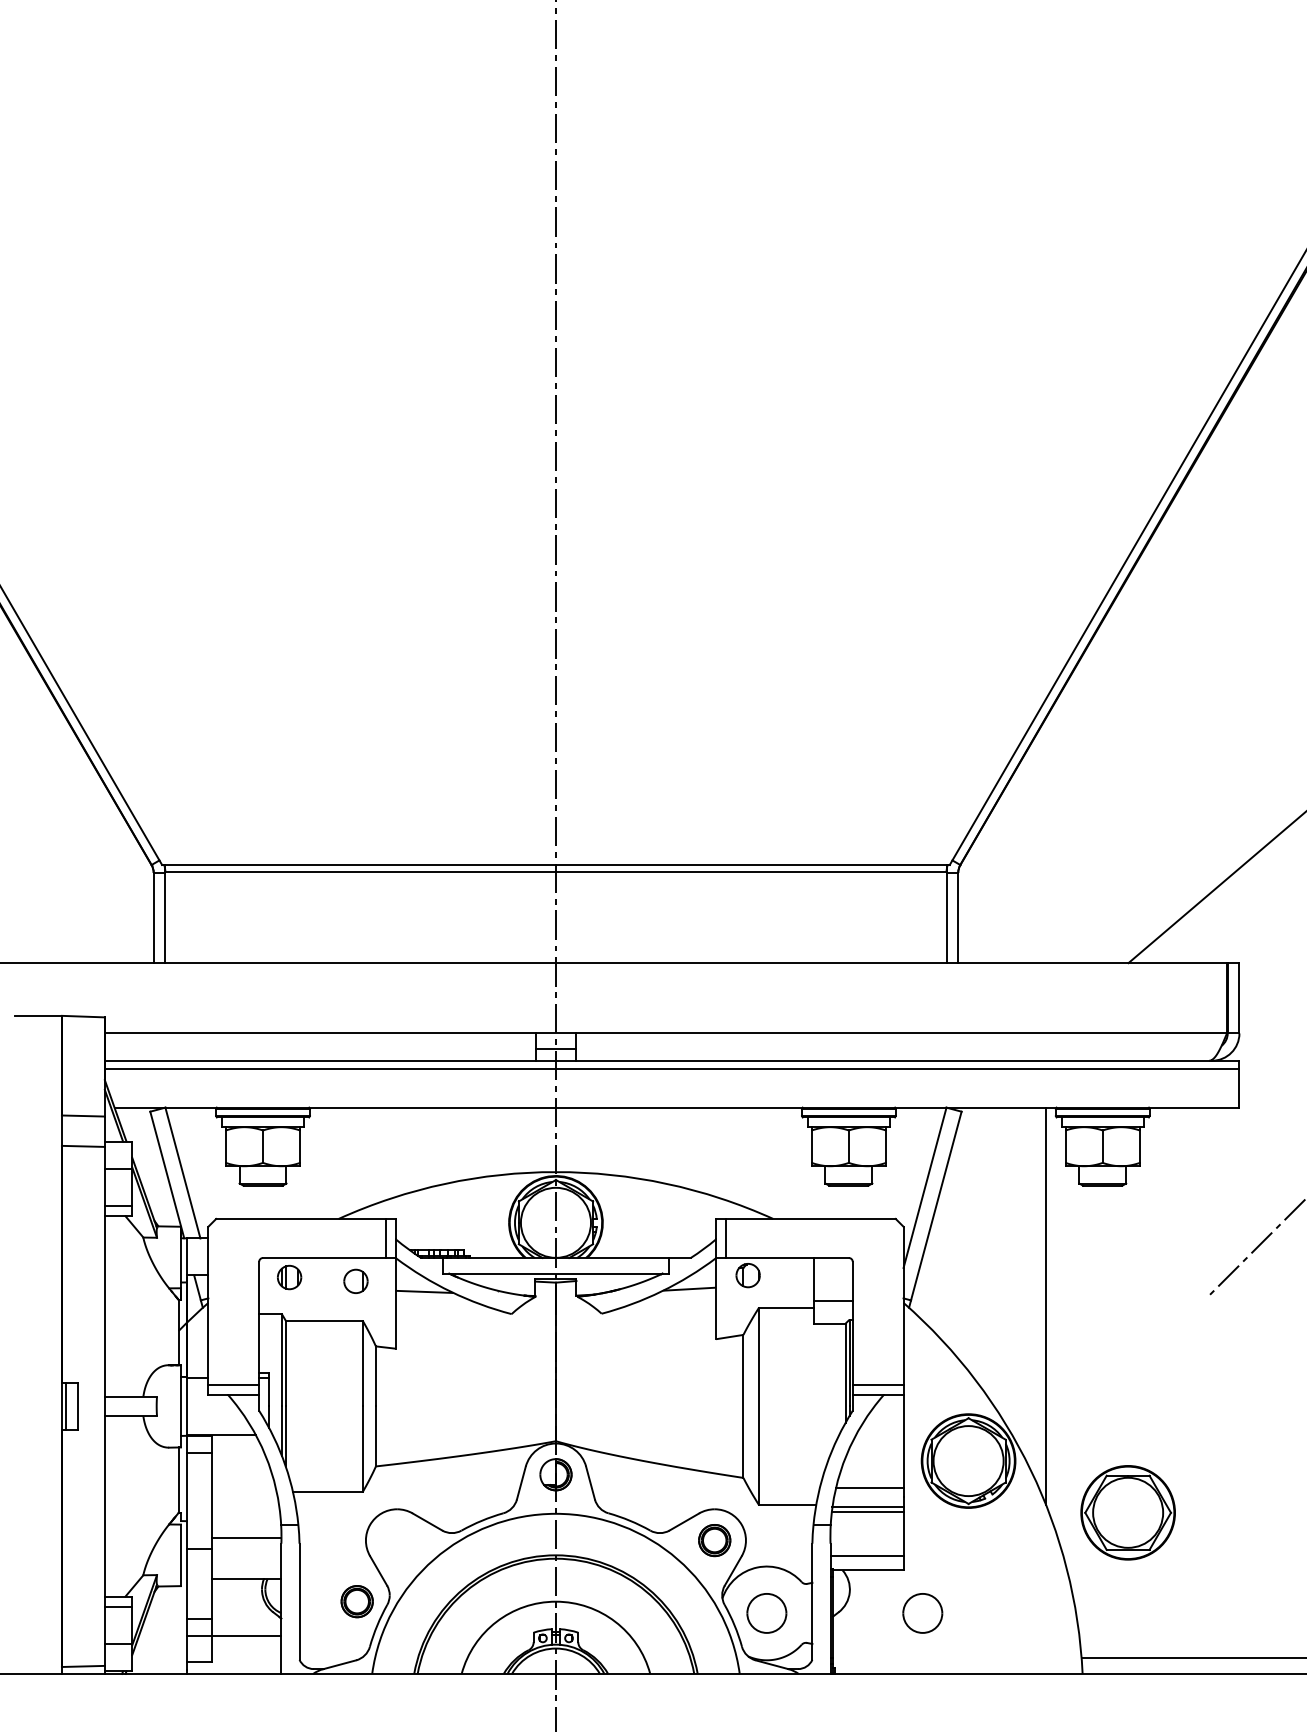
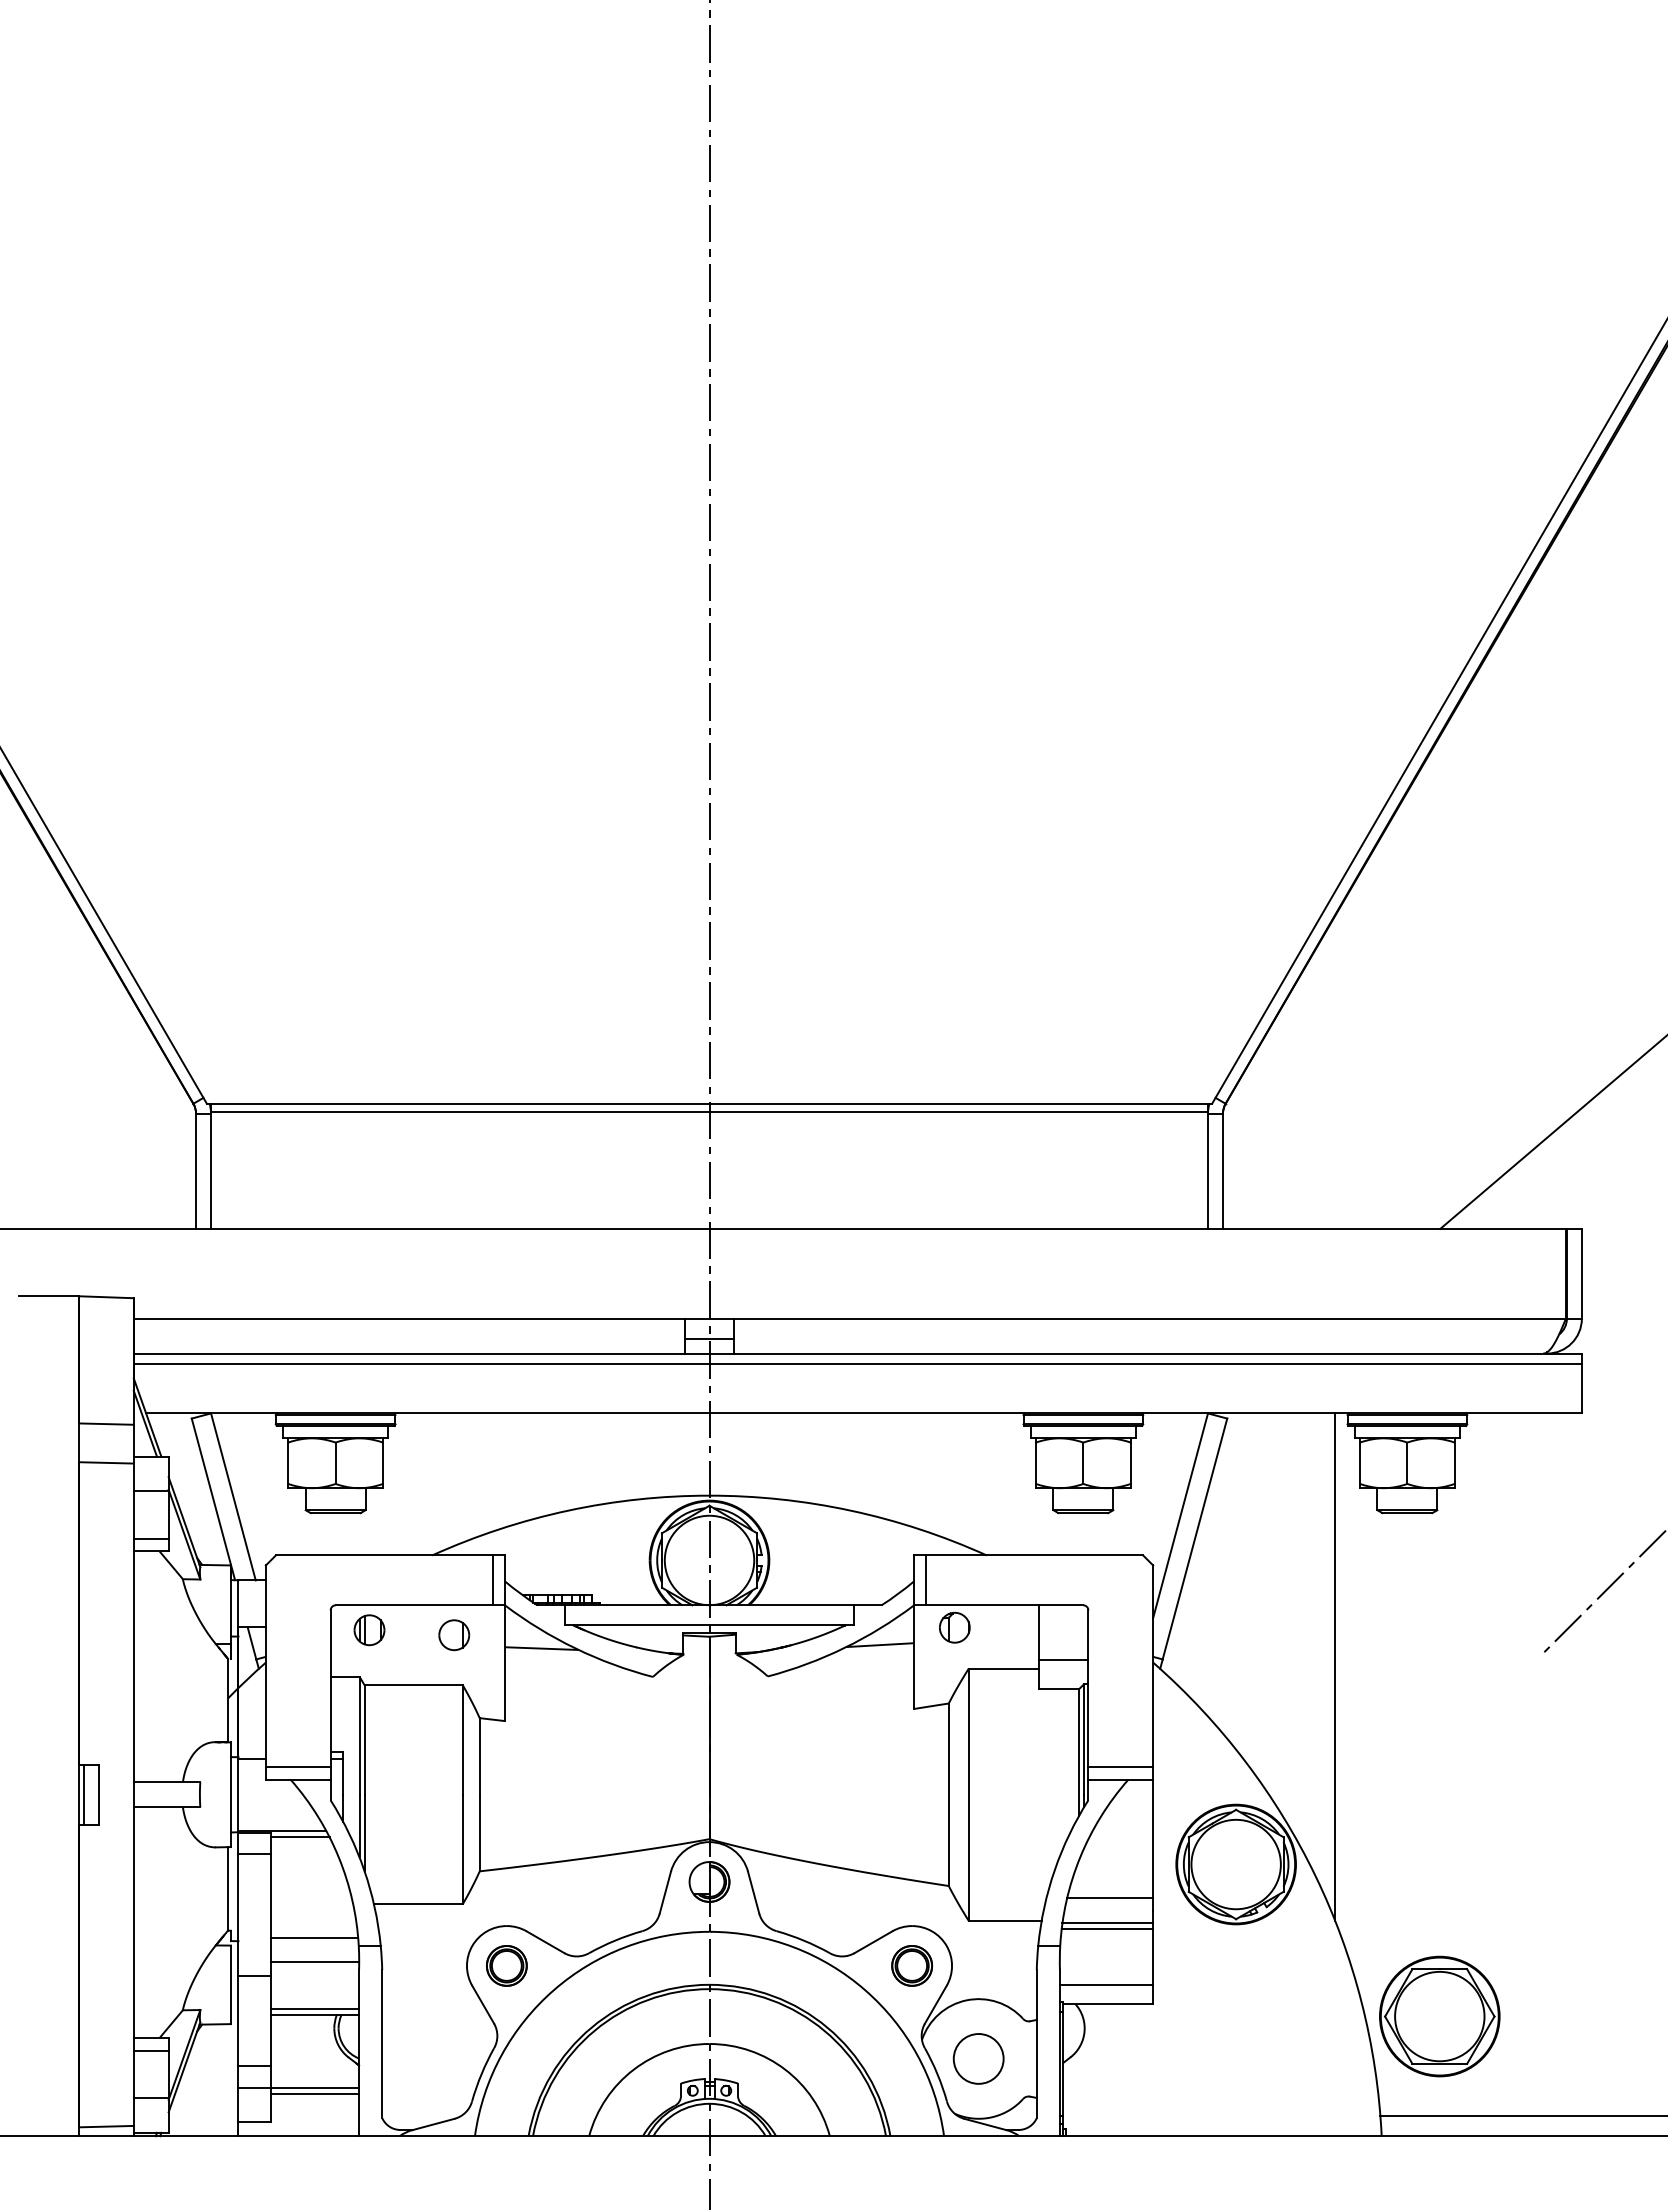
line: (234, 1439) -> (299, 1837), added
part: (1127, 1512) -> (1439, 2016), moved
line: (246, 1518) -> (314, 1937), added
line: (246, 1574) -> (314, 2009), added
part: (356, 1601) -> (506, 1965), moved
part: (922, 1613) -> (1177, 2058), removed
line: (246, 1640) -> (314, 2093), added

